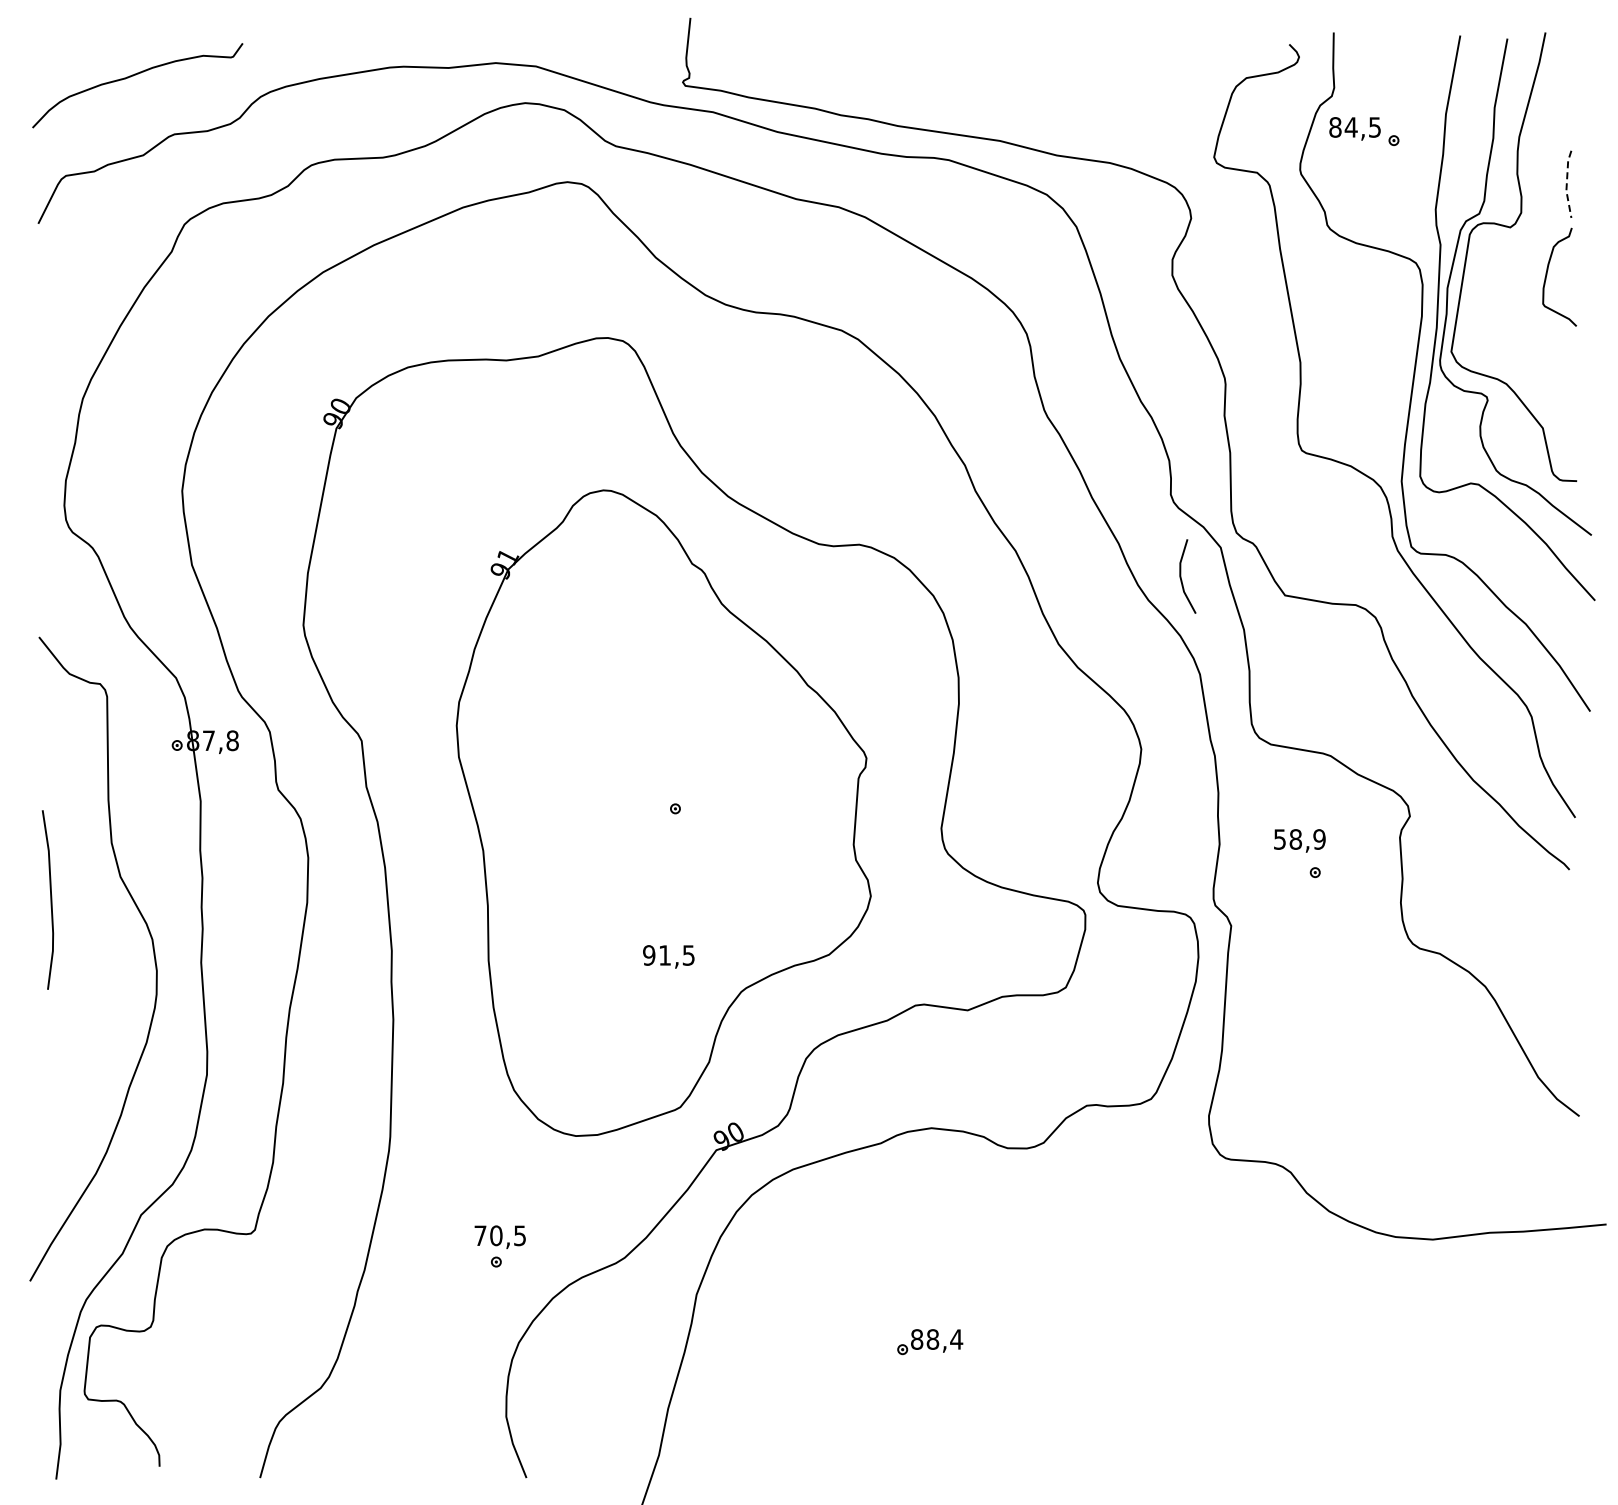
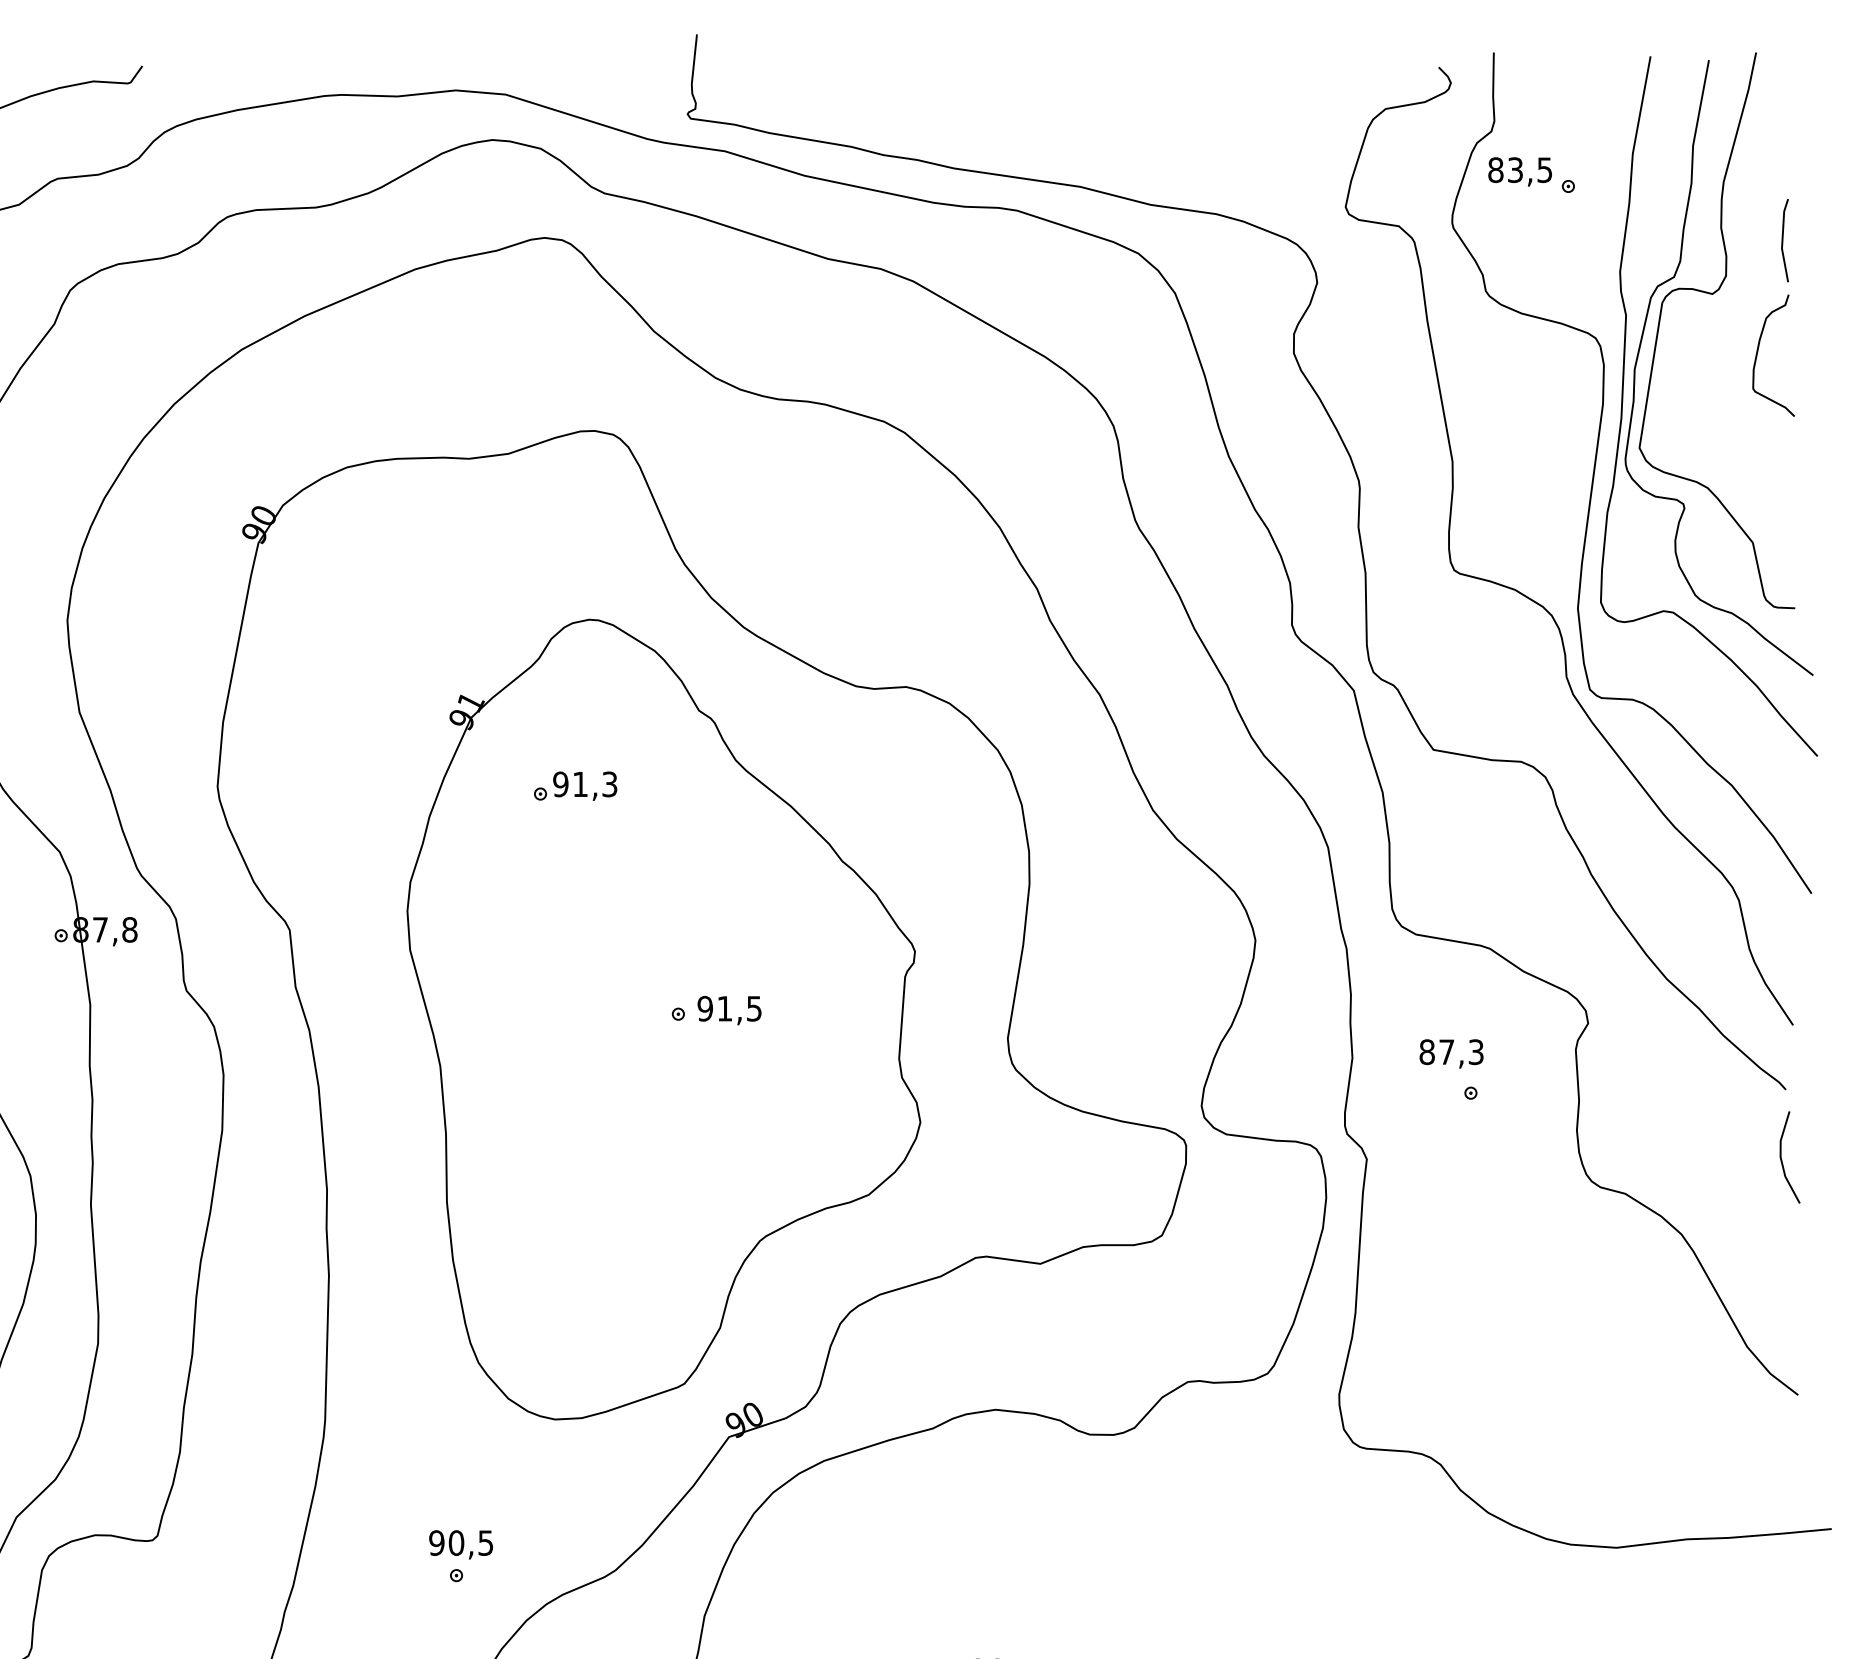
text: (1350, 127) -> (1514, 170), 84,5 -> 83,5
line: (1566, 184) -> (1782, 240), dashed -> solid
line: (1181, 576) -> (1782, 1157), moved
part: (592, 624) -> (575, 785), added
text: (1299, 839) -> (1451, 1052), 58,9 -> 87,3
text: (668, 956) -> (729, 1010), moved
text: (480, 1235) -> (436, 1542), 70,5 -> 90,5

